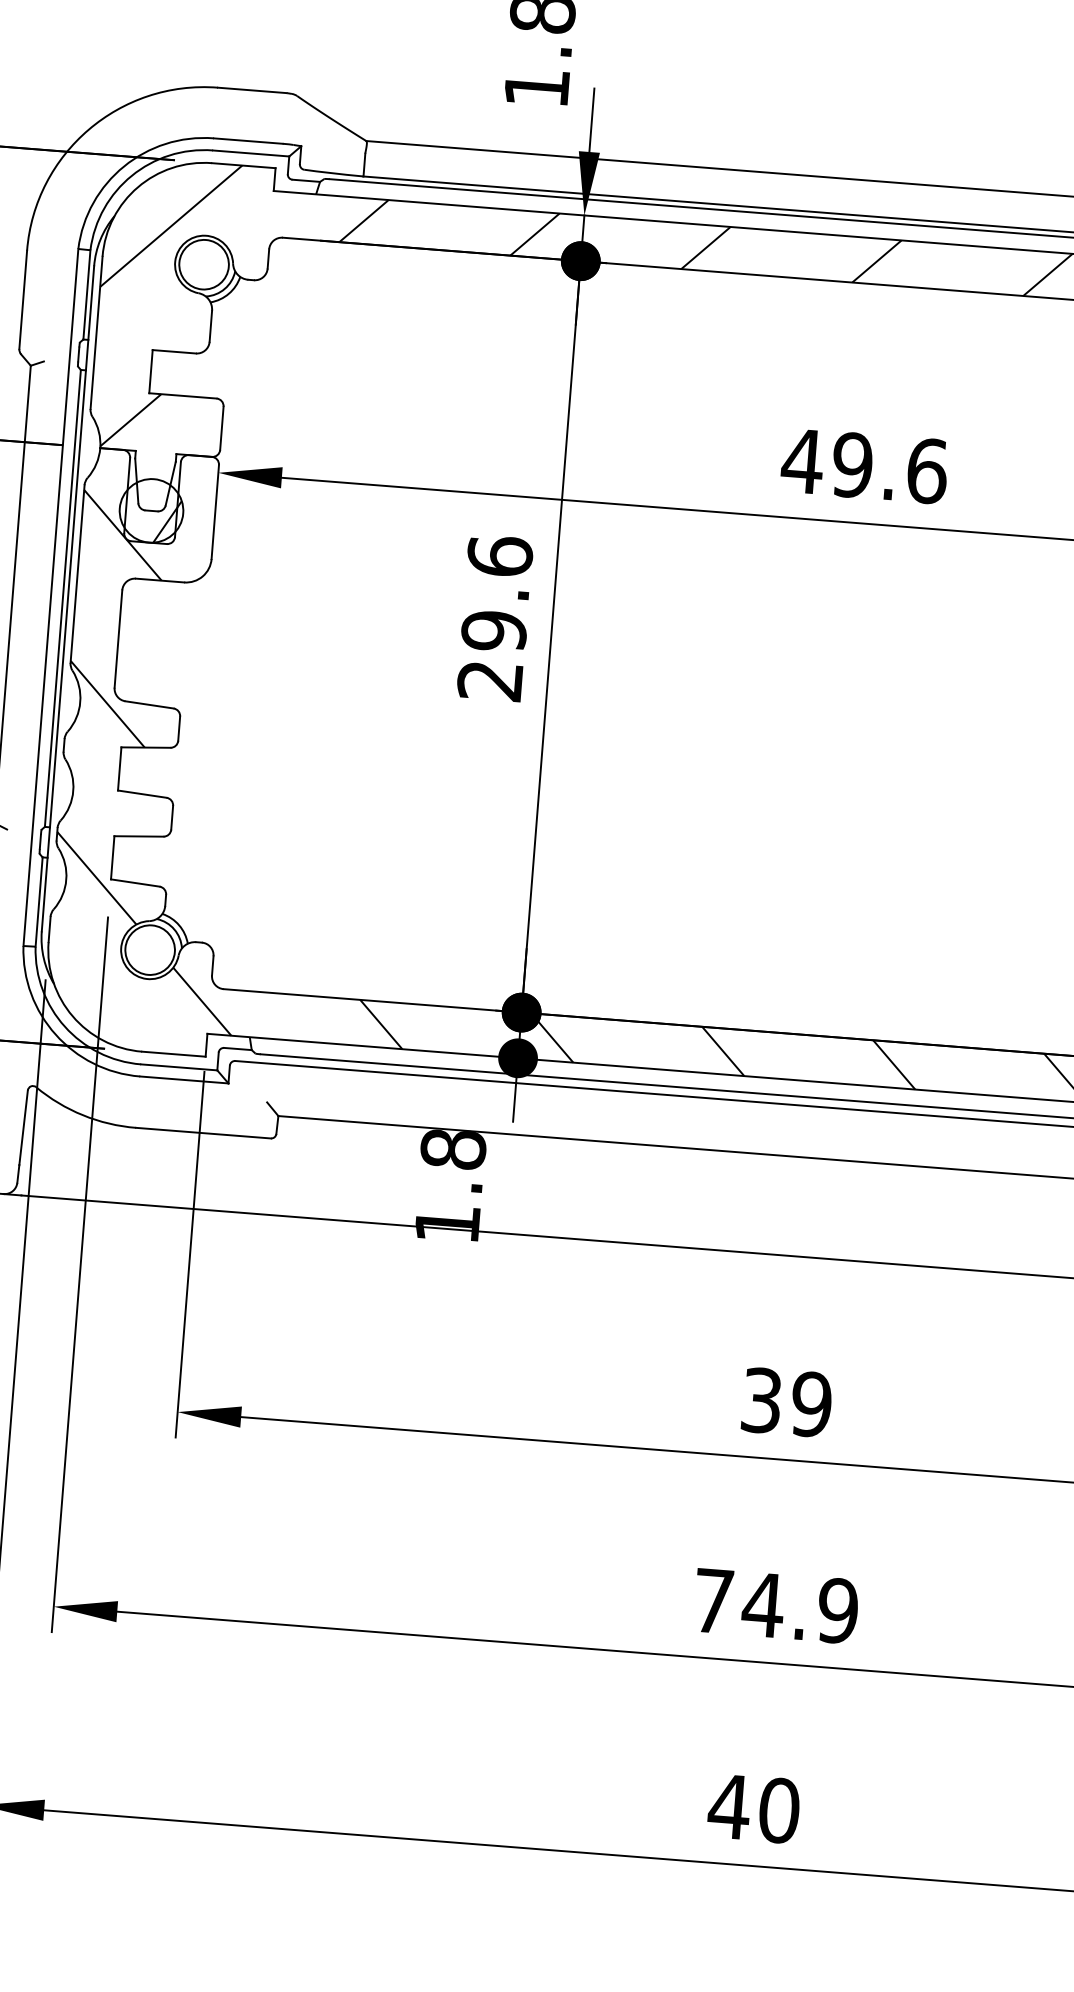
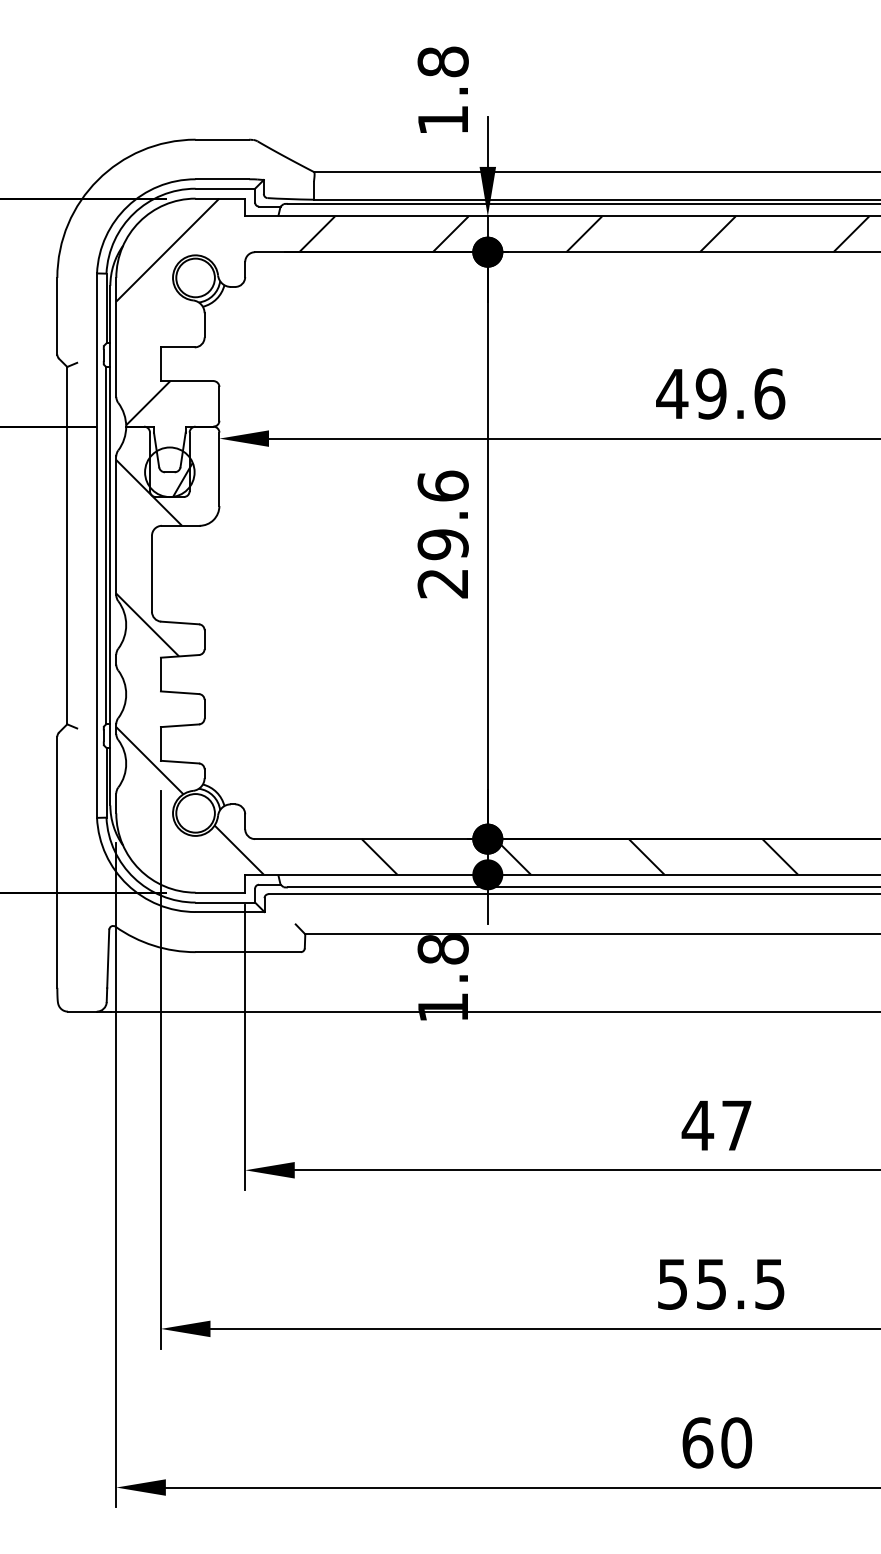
text: (785, 1402) -> (716, 1125), 39 -> 47
text: (776, 1605) -> (721, 1283), 74.9 -> 55.5
text: (729, 1806) -> (697, 1442), 40 -> 60

